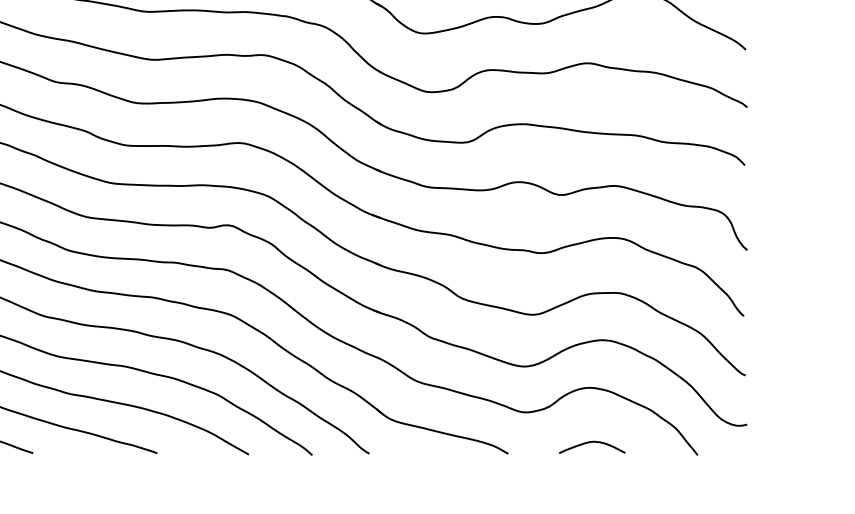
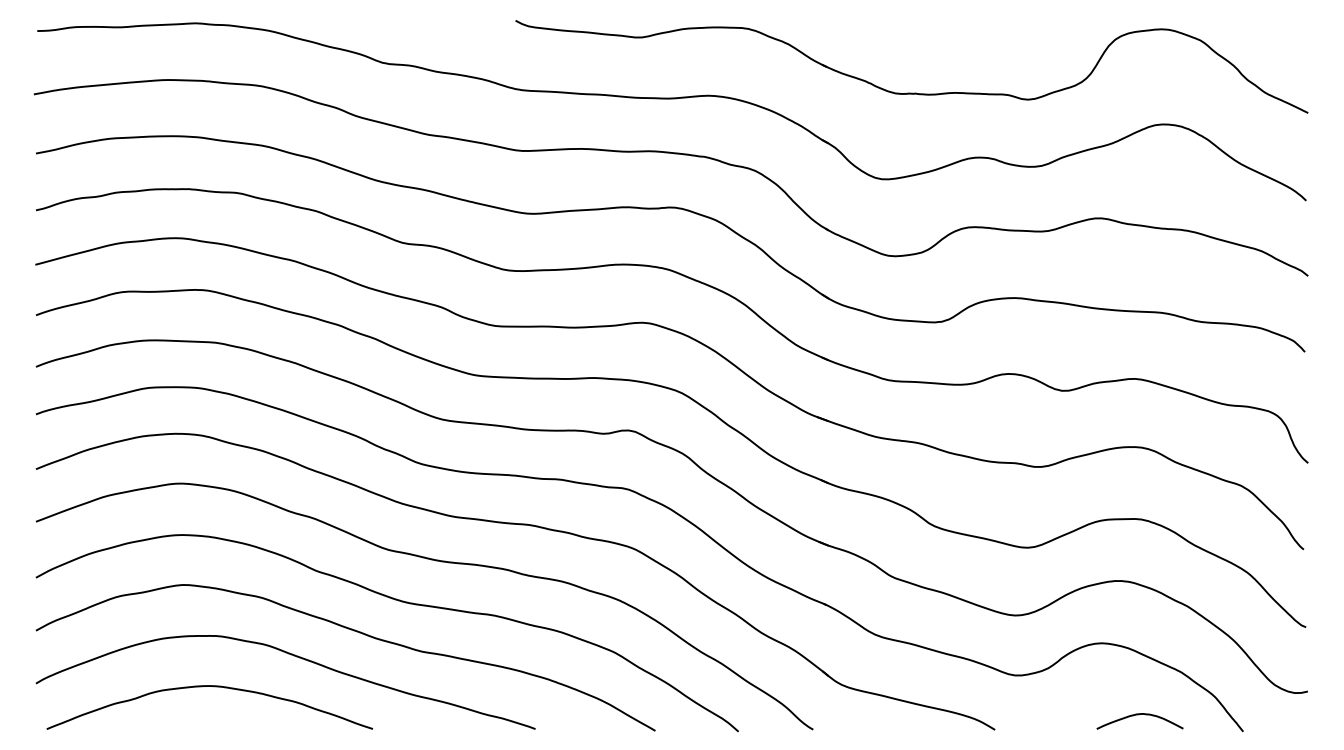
curve: (591, 442) -> (1139, 715), moved

